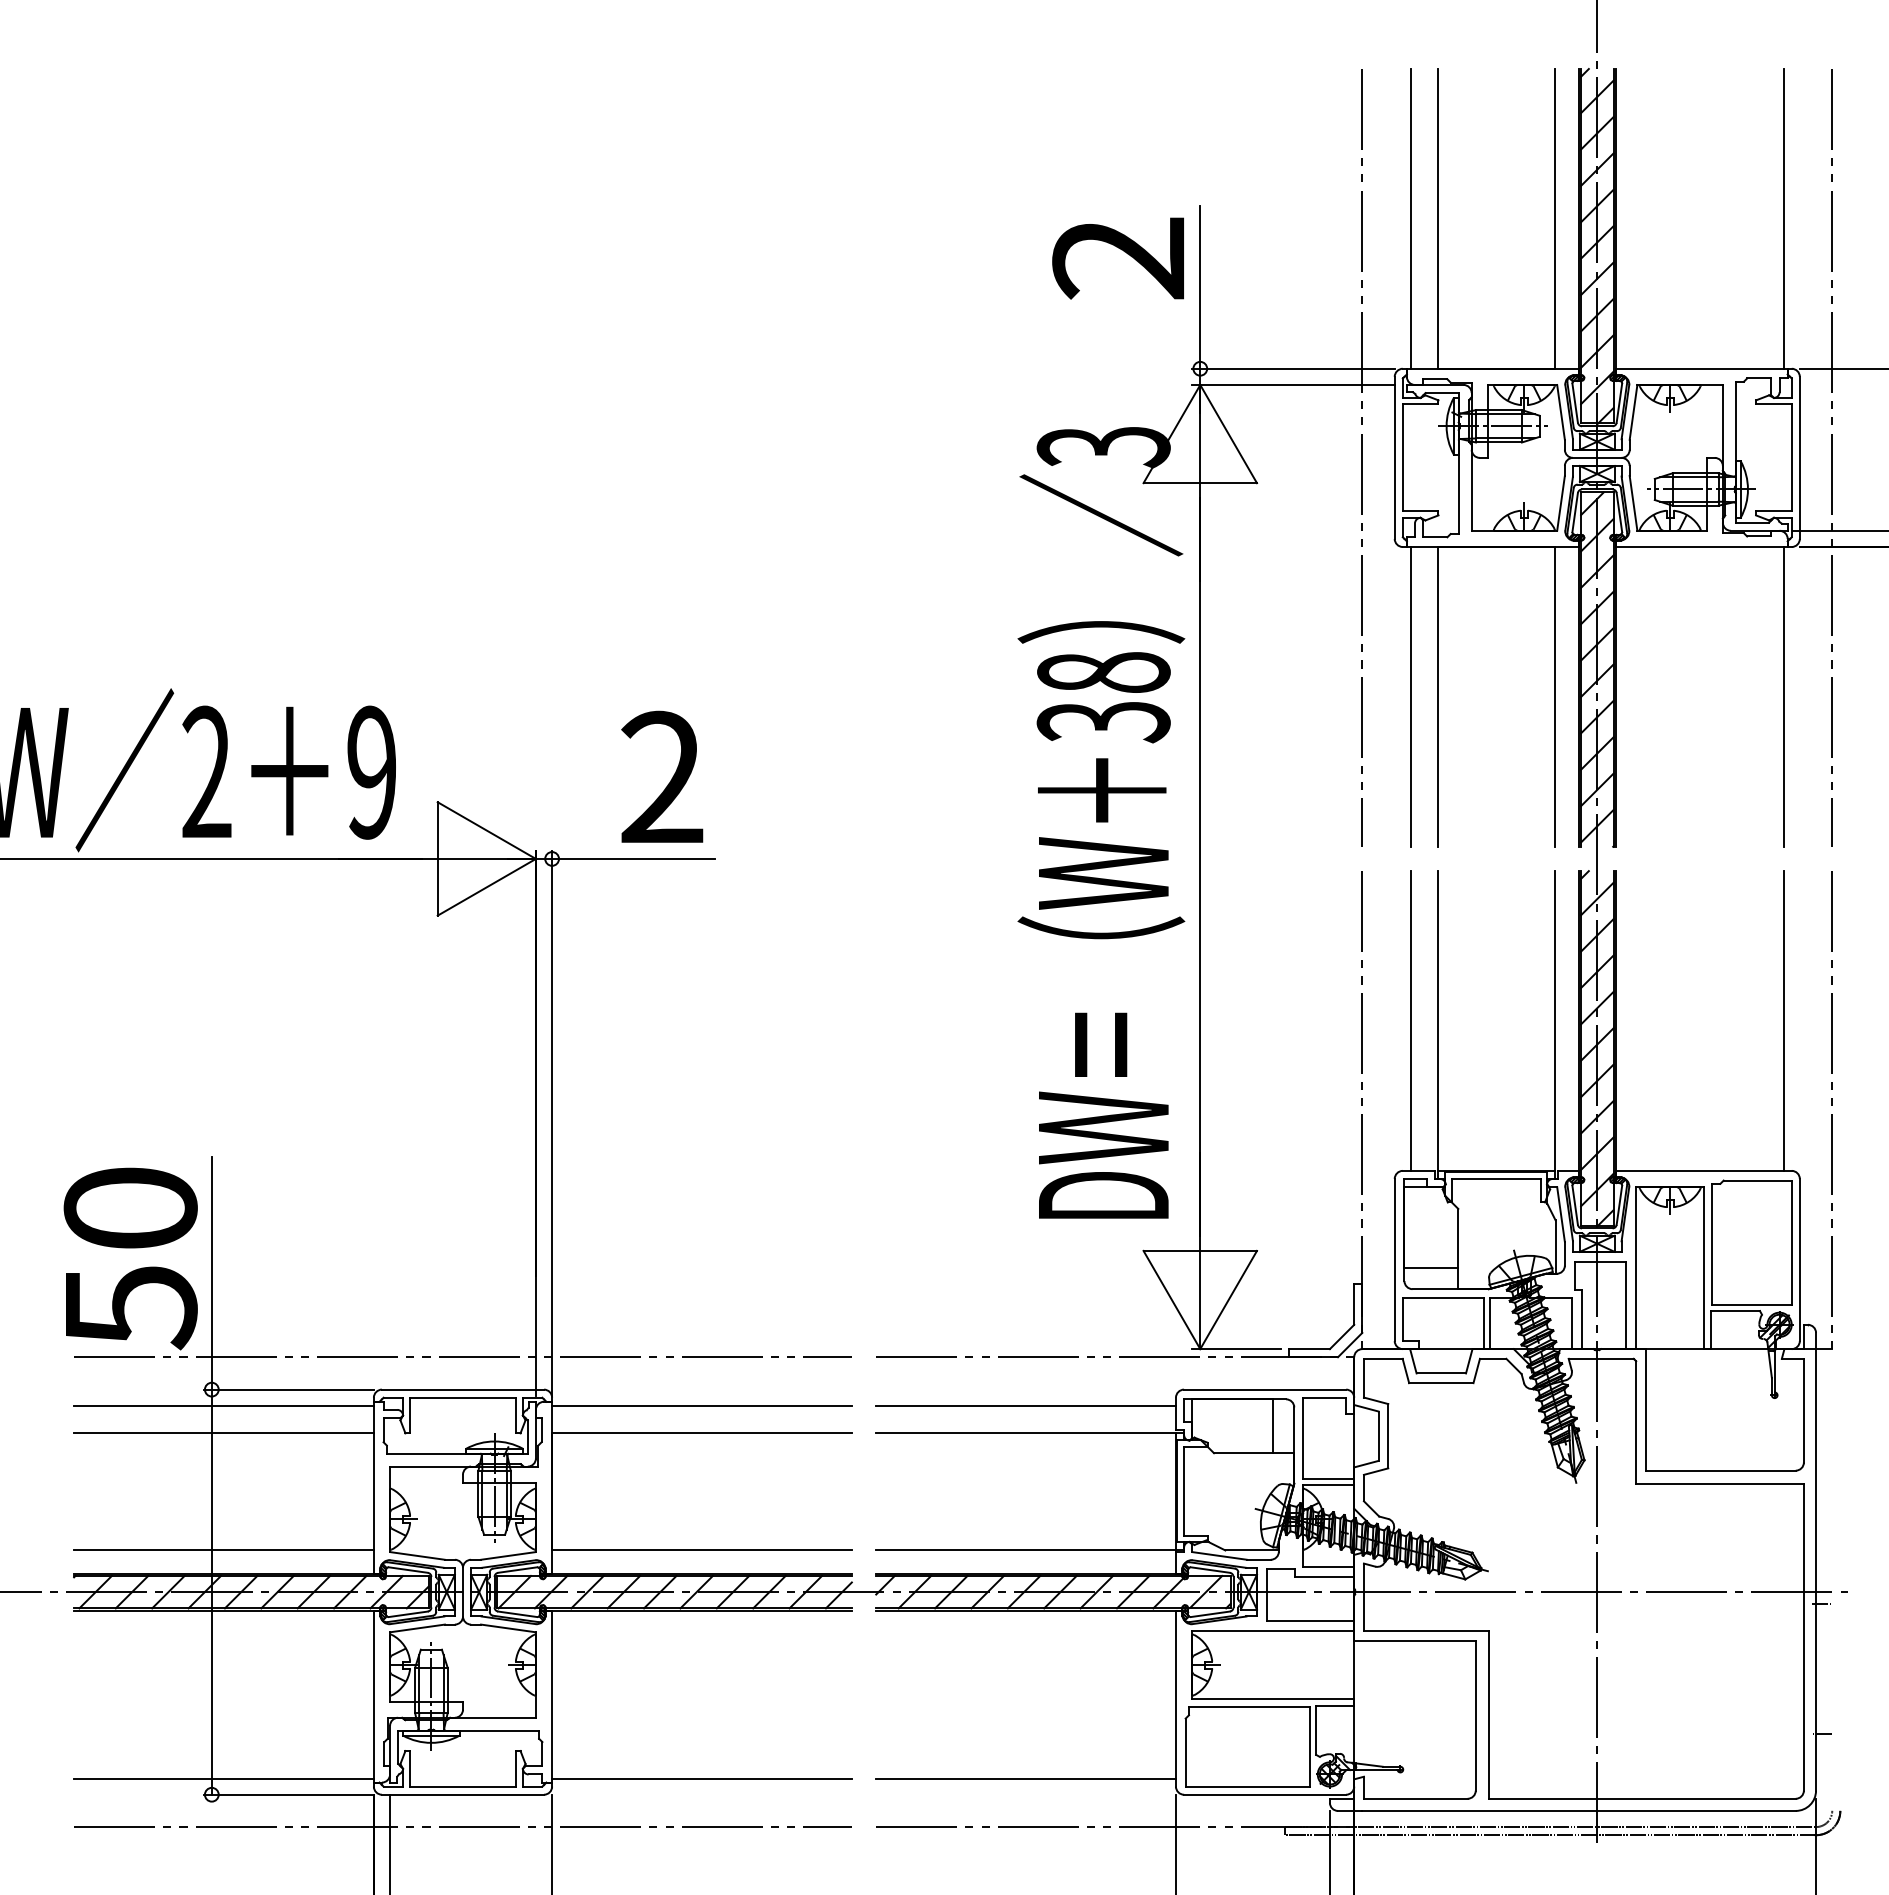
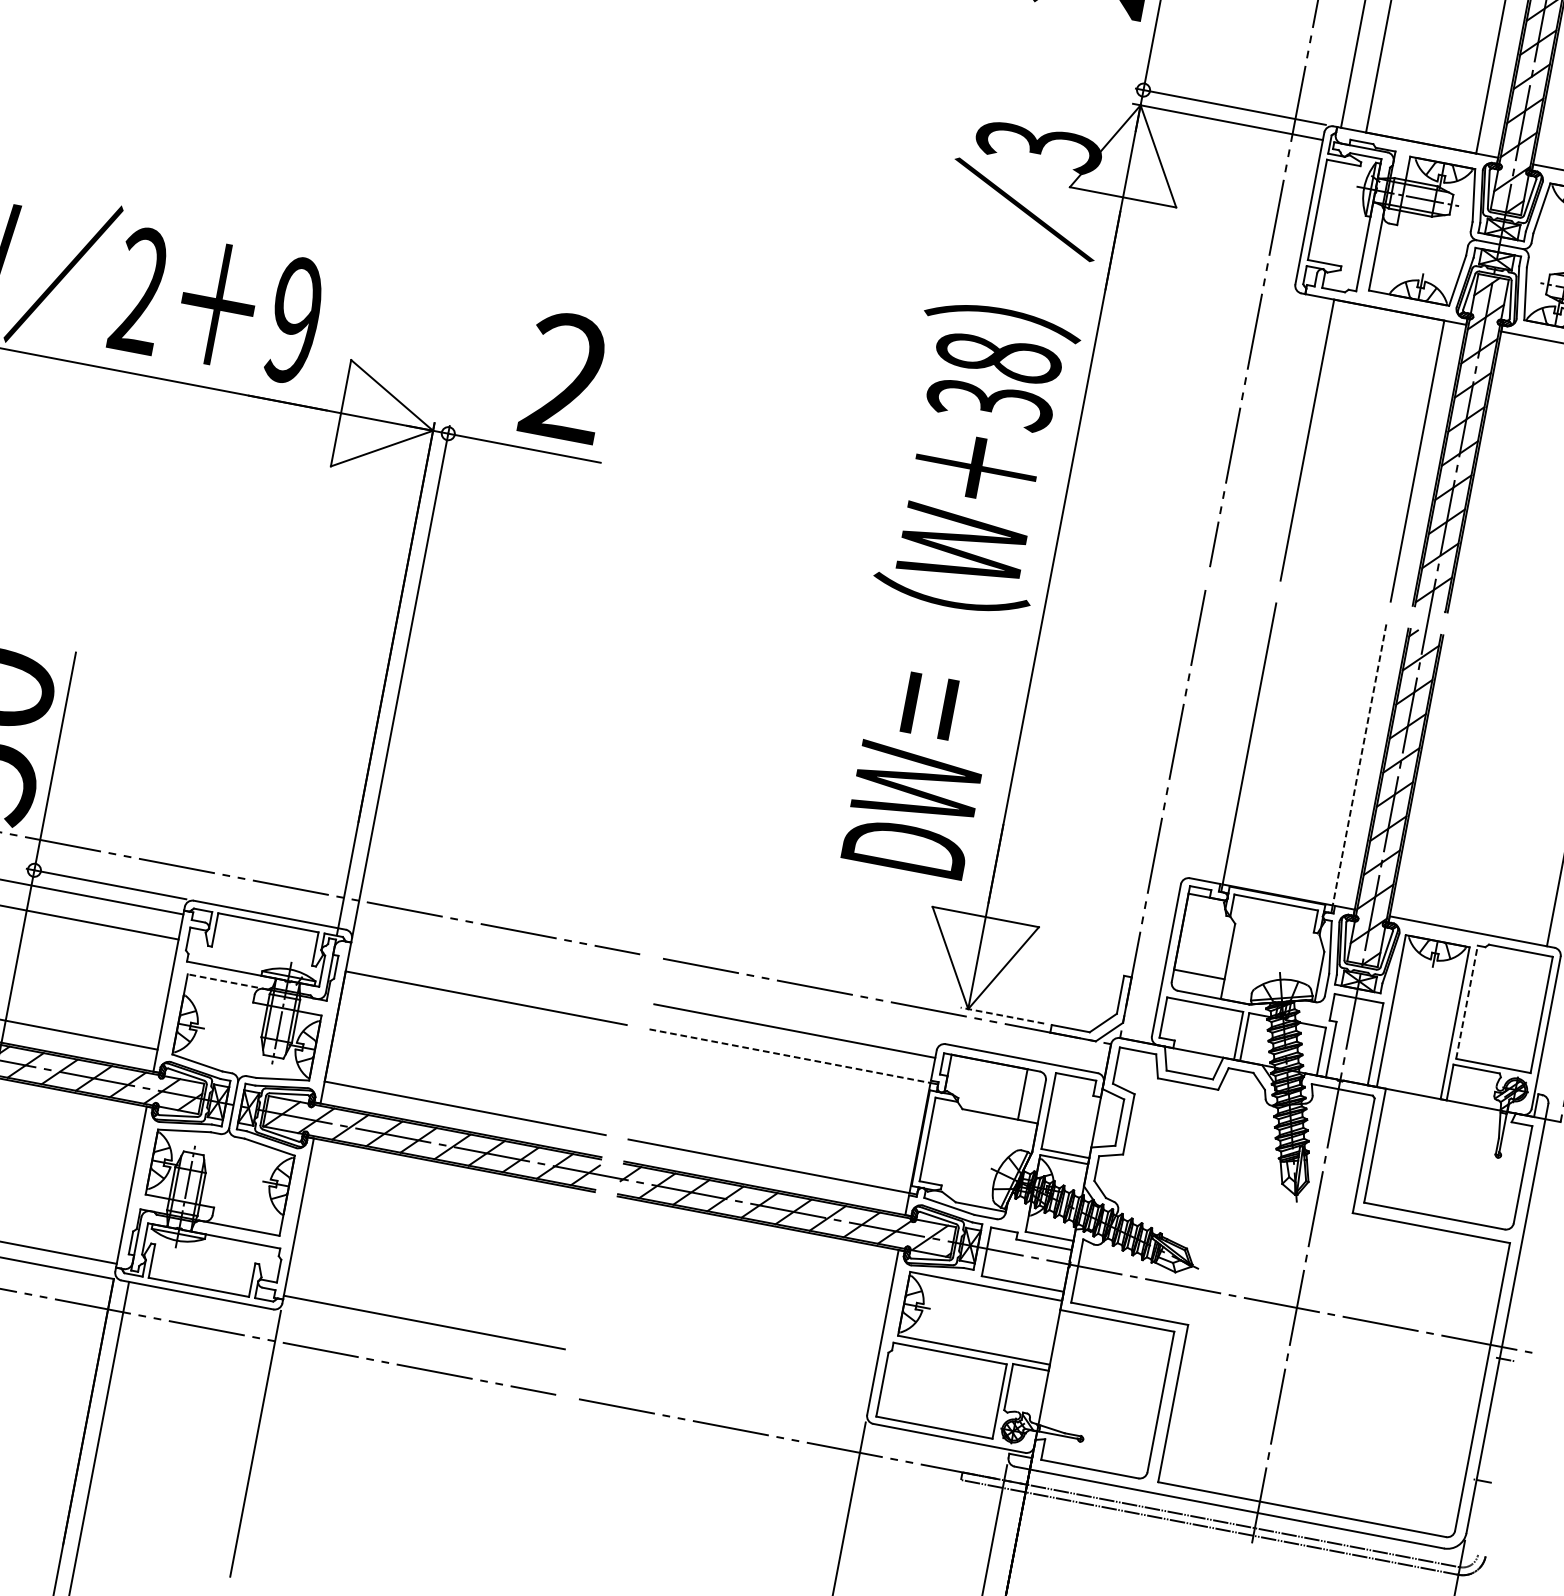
line: (1410, 696) -> (1281, 434), removed
line: (1410, 1020) -> (1224, 738), removed
line: (1555, 1020) -> (1359, 764), solid -> dashed
line: (1712, 1243) -> (1467, 1001), solid -> dashed
line: (1236, 1349) -> (1002, 1015), solid -> dashed
line: (701, 1405) -> (490, 972), removed
line: (1026, 1432) -> (790, 1056), solid -> dashed
line: (433, 1466) -> (228, 982), solid -> dashed
line: (1025, 1778) -> (727, 1380), removed

